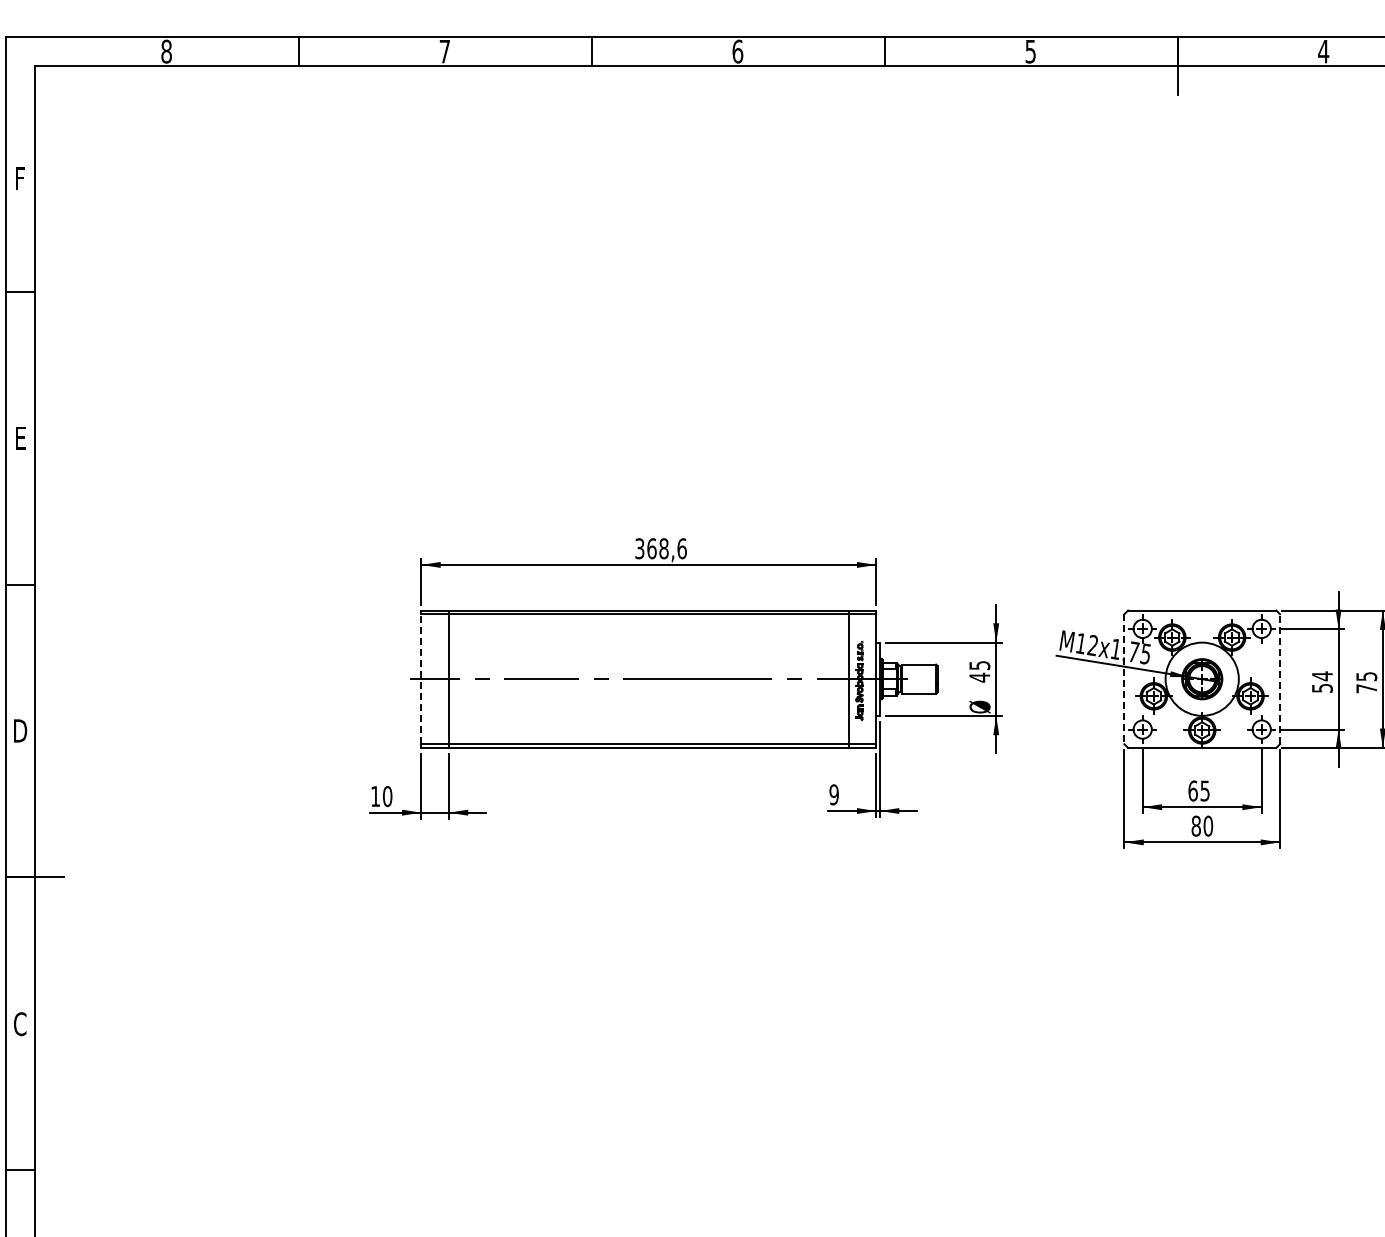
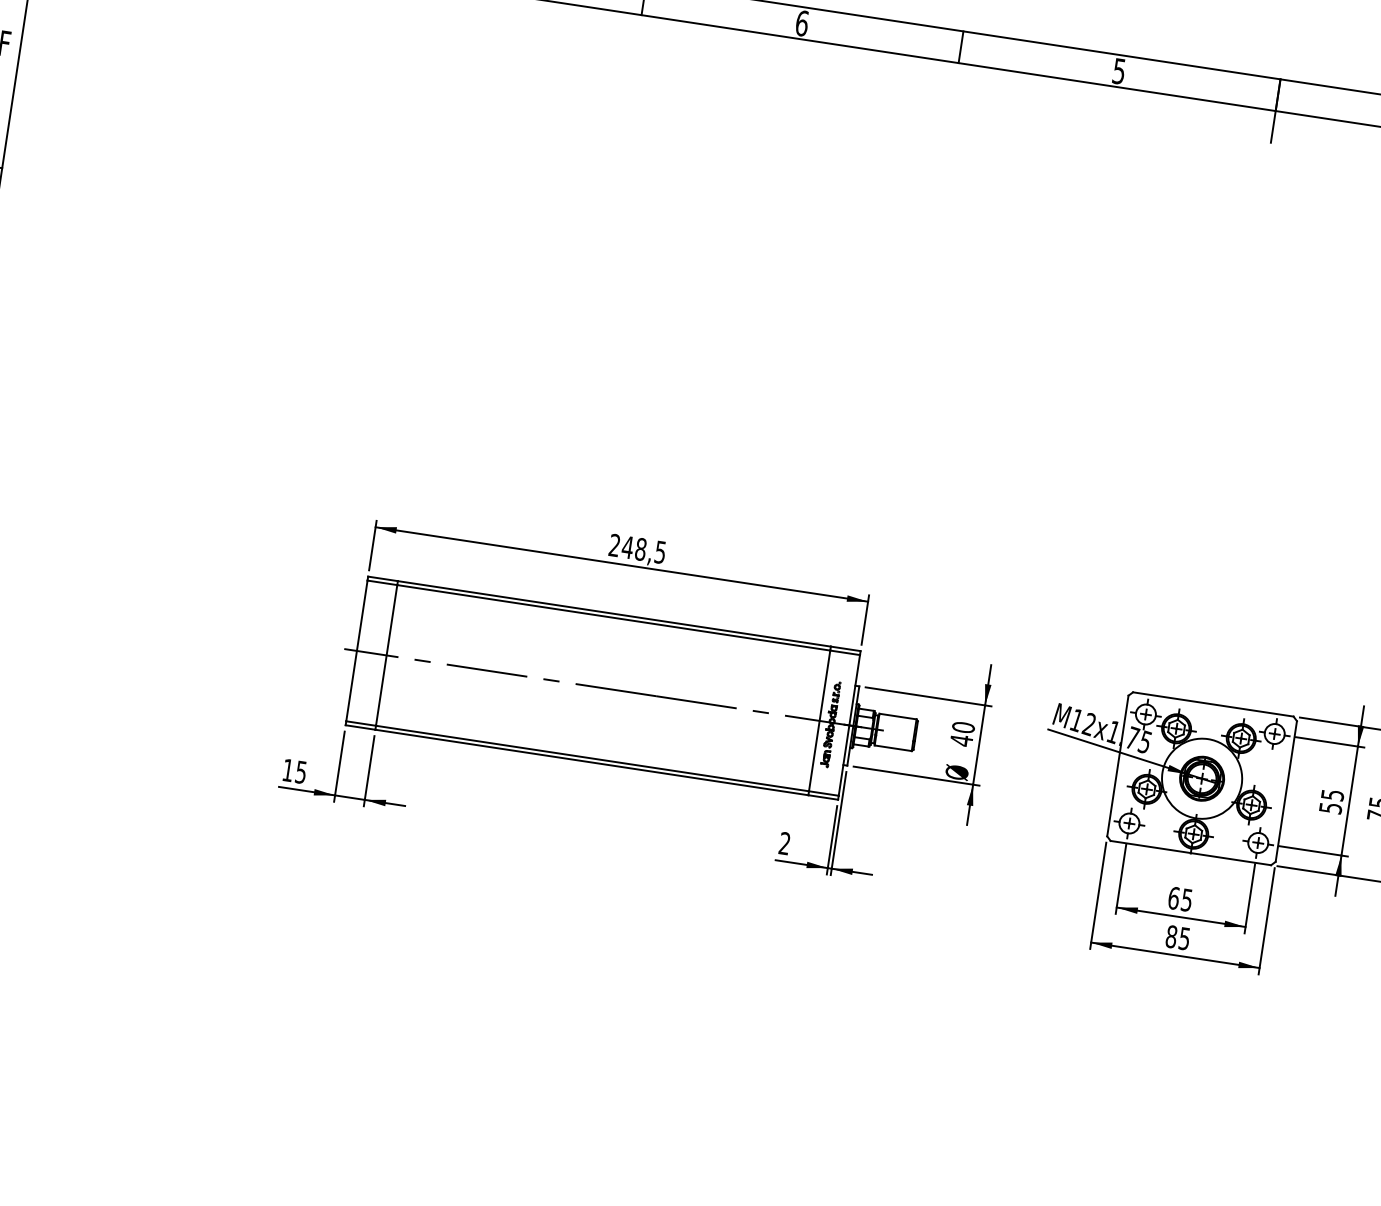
text: (660, 548) -> (637, 548), 368,6 -> 248,5
text: (979, 665) -> (963, 727), 45 -> 40
text: (1322, 676) -> (1332, 795), 54 -> 55
line: (421, 679) -> (357, 651), dashed -> solid
line: (1124, 679) -> (1117, 766), dashed -> solid
line: (1280, 679) -> (1286, 791), dashed -> solid
text: (833, 794) -> (784, 843), 9 -> 2
text: (387, 796) -> (301, 772), 10 -> 15
text: (1208, 825) -> (1184, 938), 80 -> 85

